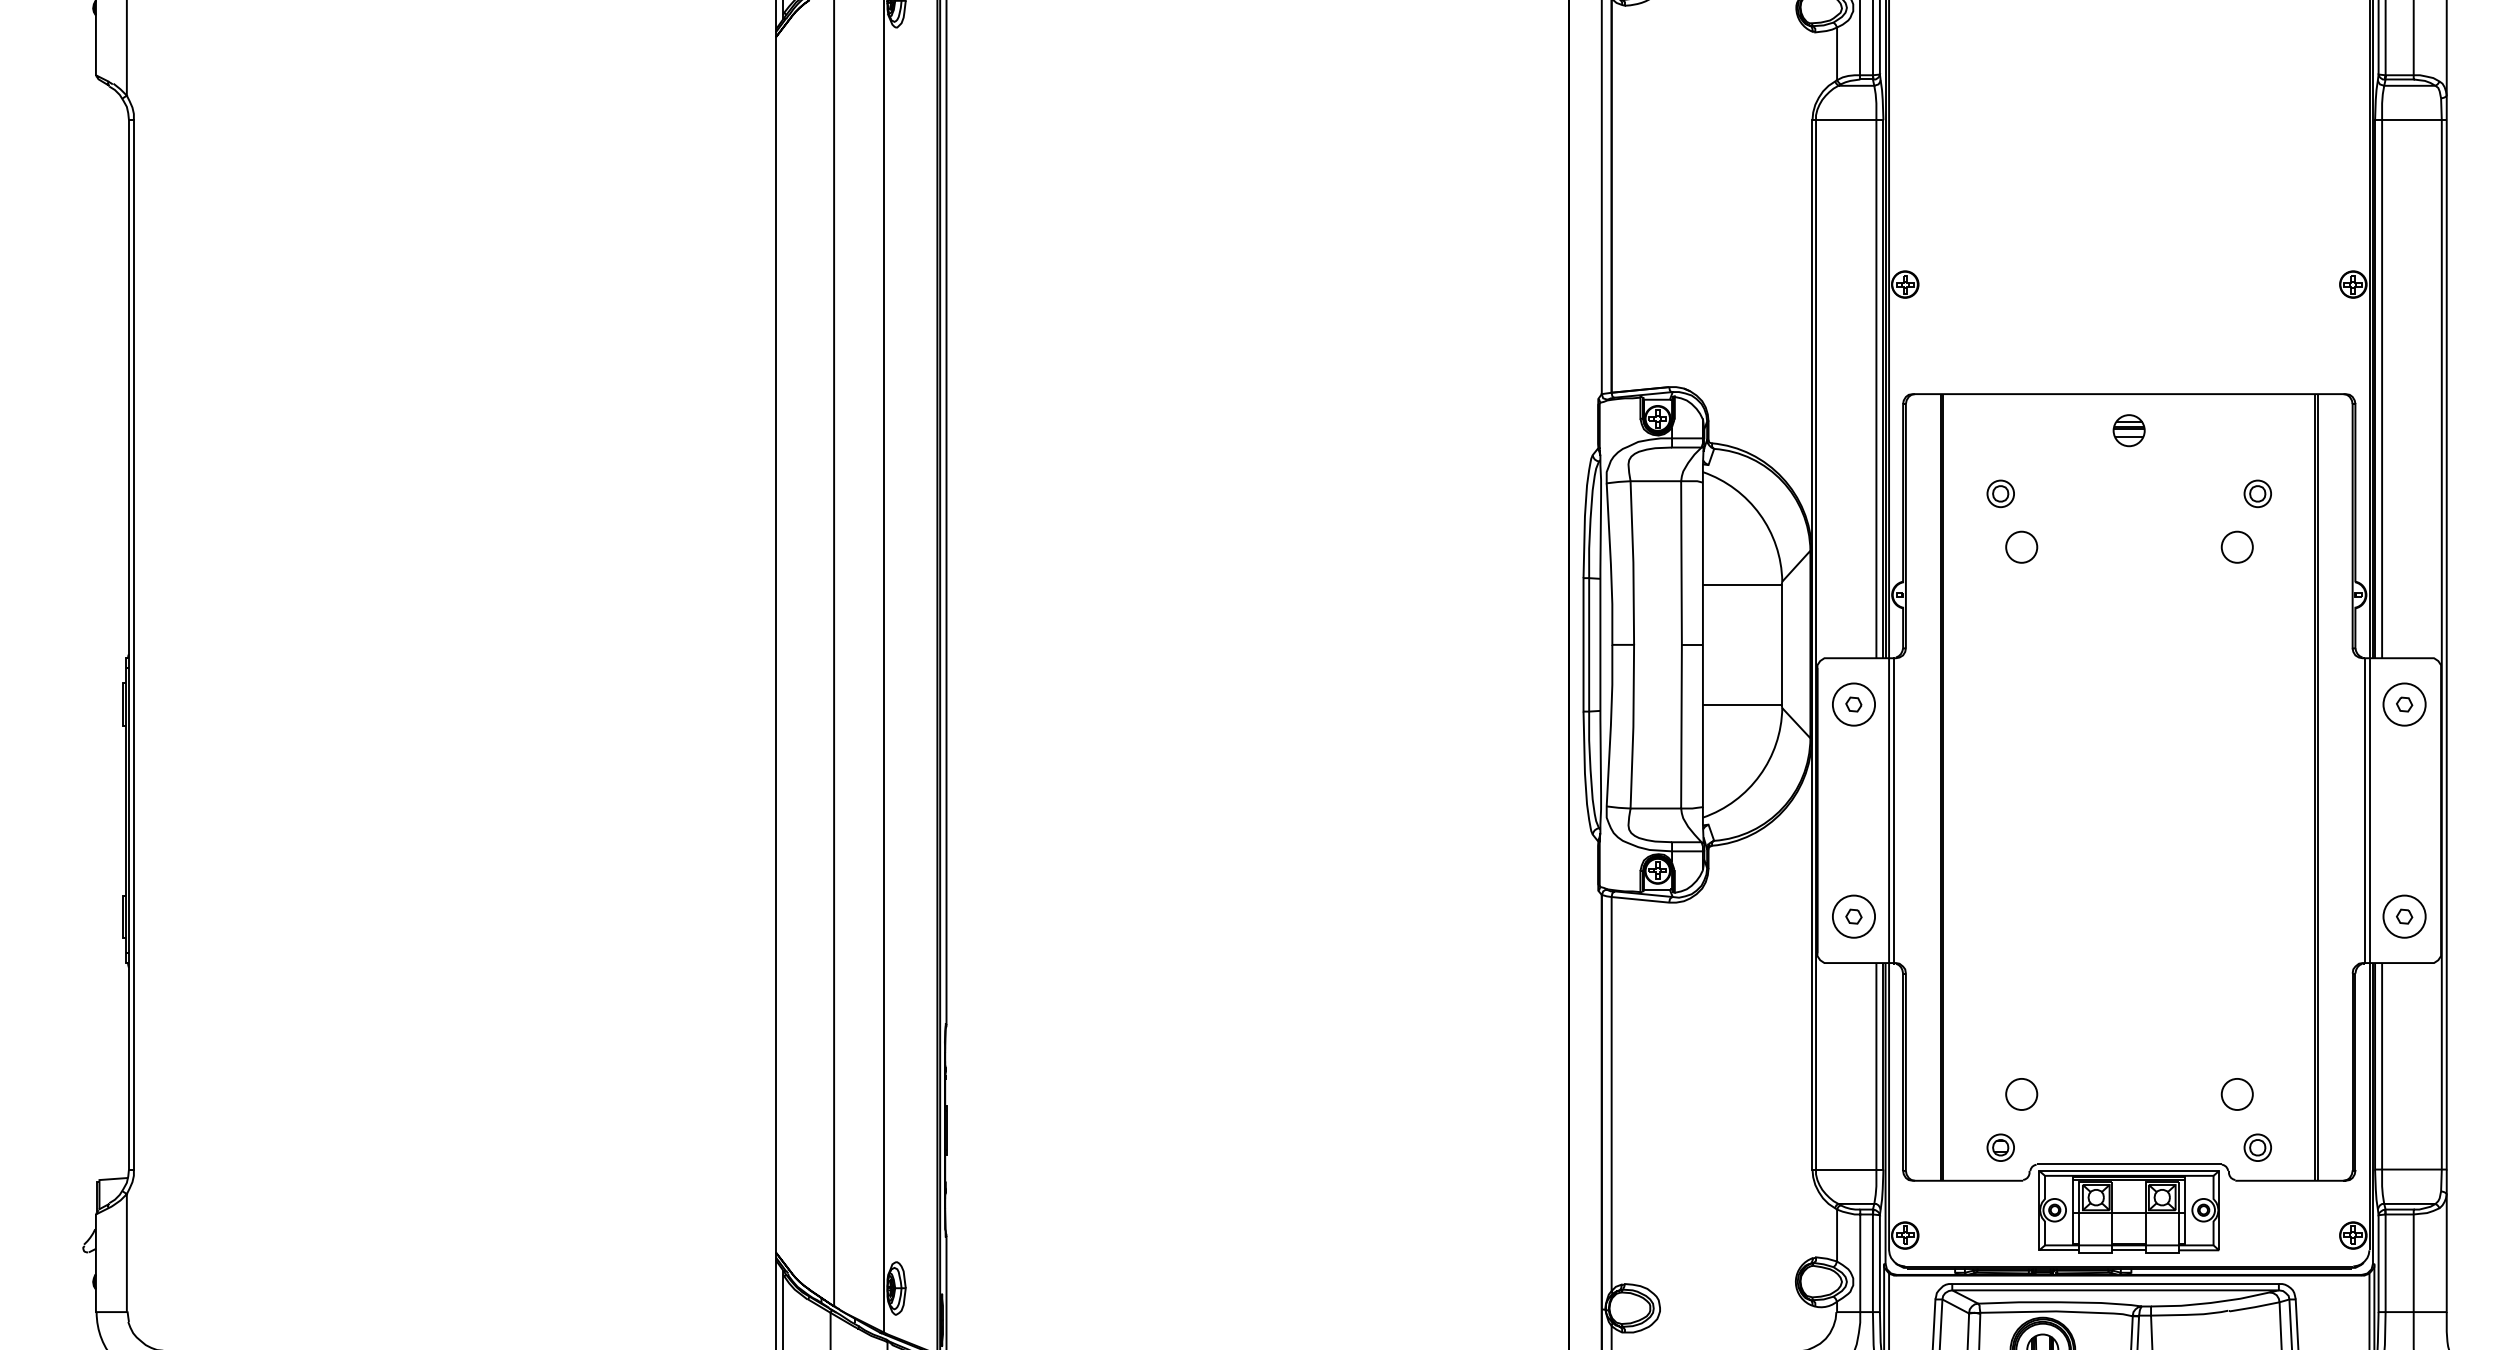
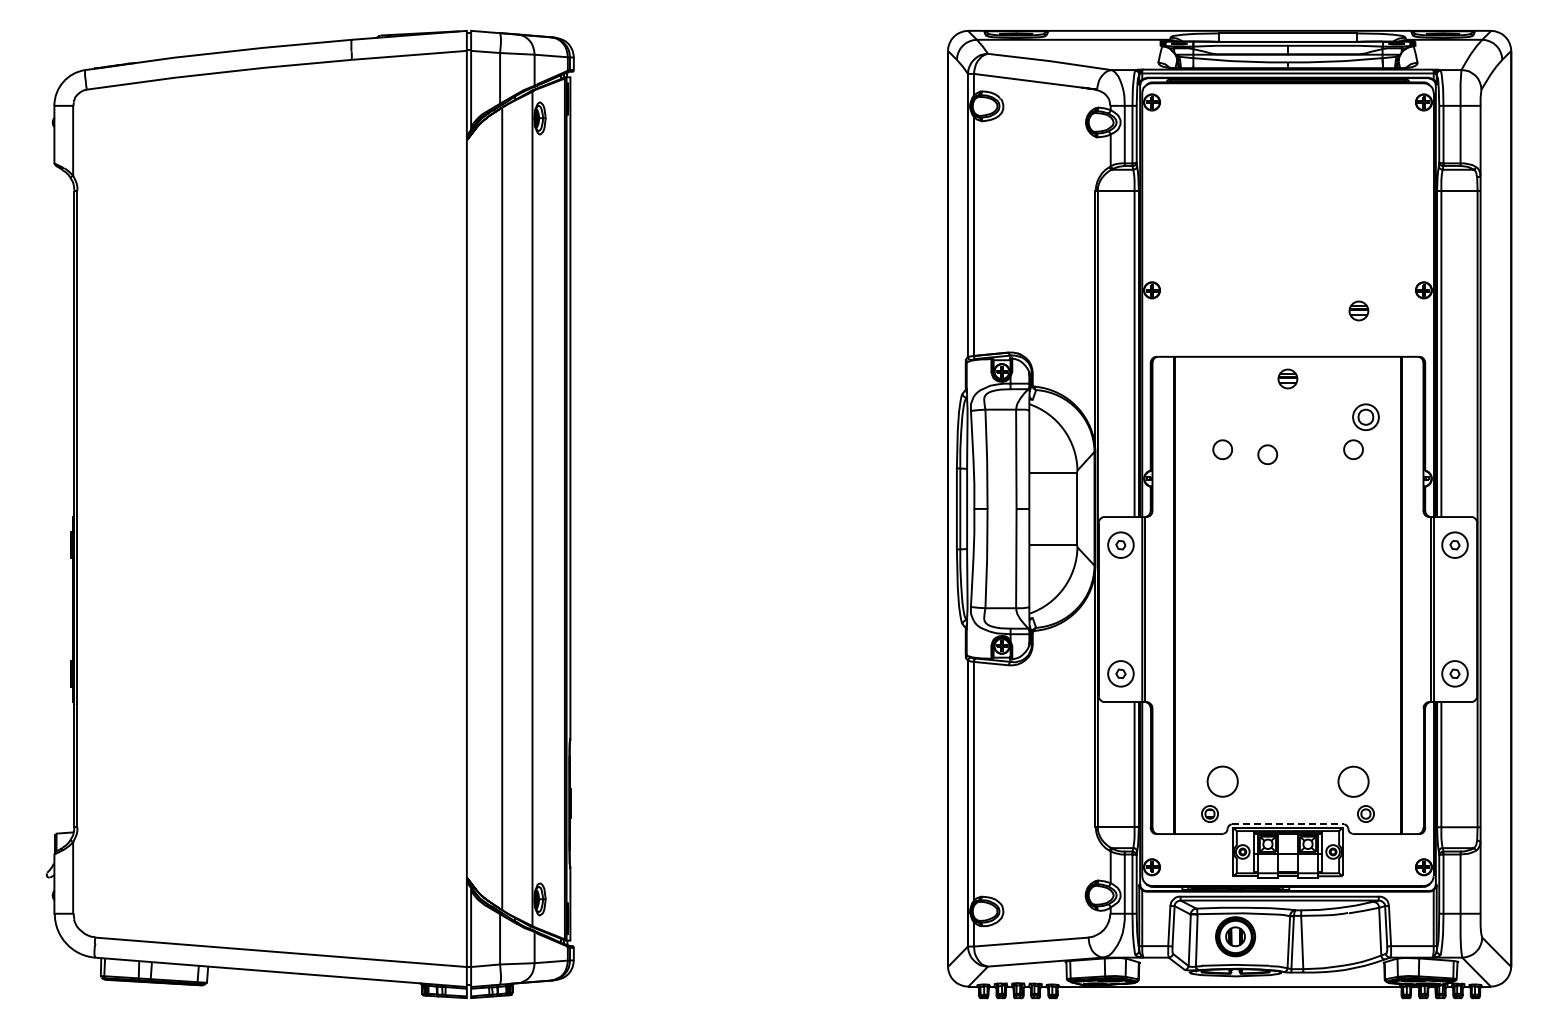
part: (2245, 317) -> (1358, 310), added
part: (1999, 494) -> (1209, 417), removed
part: (2257, 494) -> (1365, 417), size x1.6
circle: (2095, 555) -> (1267, 454), added
circle: (2021, 1094) -> (1222, 781), size x1.6
circle: (2237, 1094) -> (1353, 781), size x1.6
line: (2130, 1163) -> (1288, 823), solid -> dashed

